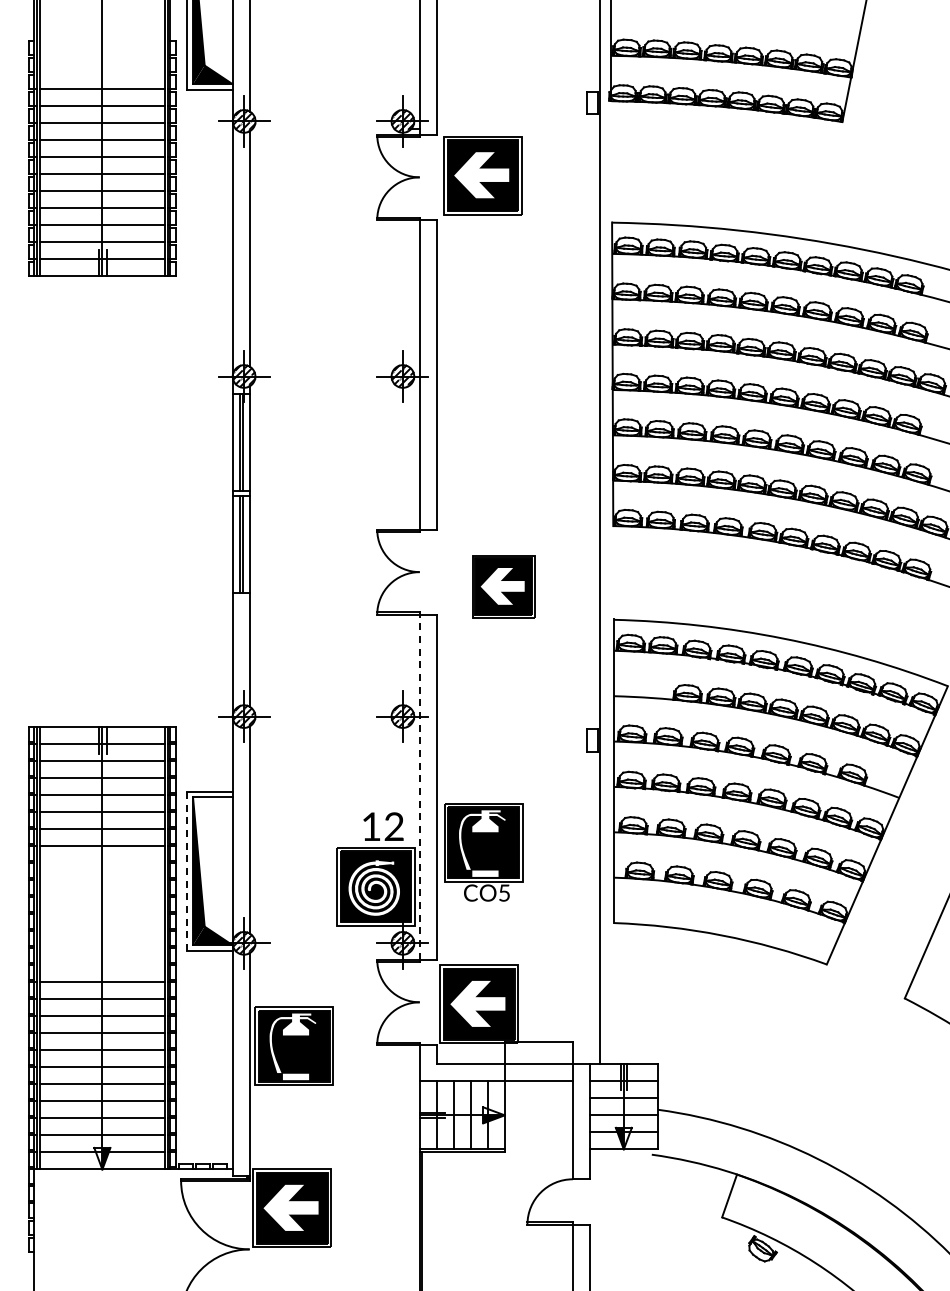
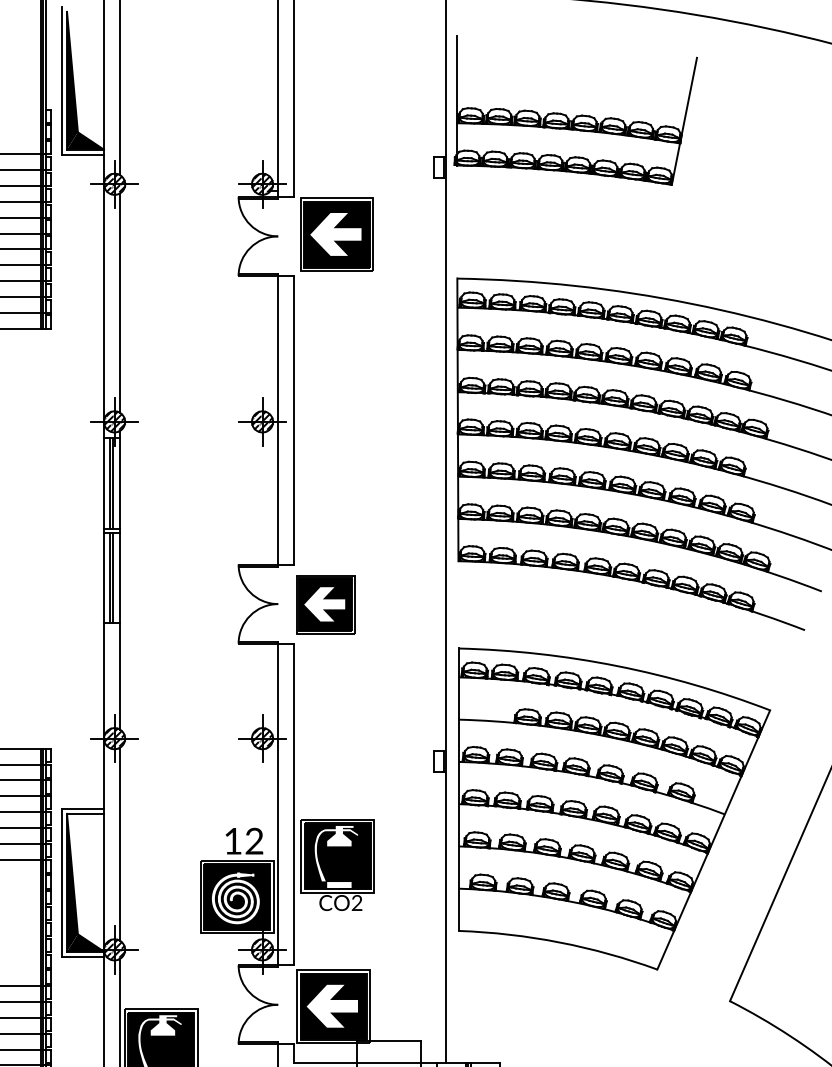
part: (503, 586) -> (325, 604), moved
line: (419, 787) -> (277, 804), dashed -> solid
line: (187, 871) -> (61, 882), dashed -> solid
text: (504, 892) -> (357, 902), CO5 -> CO2

